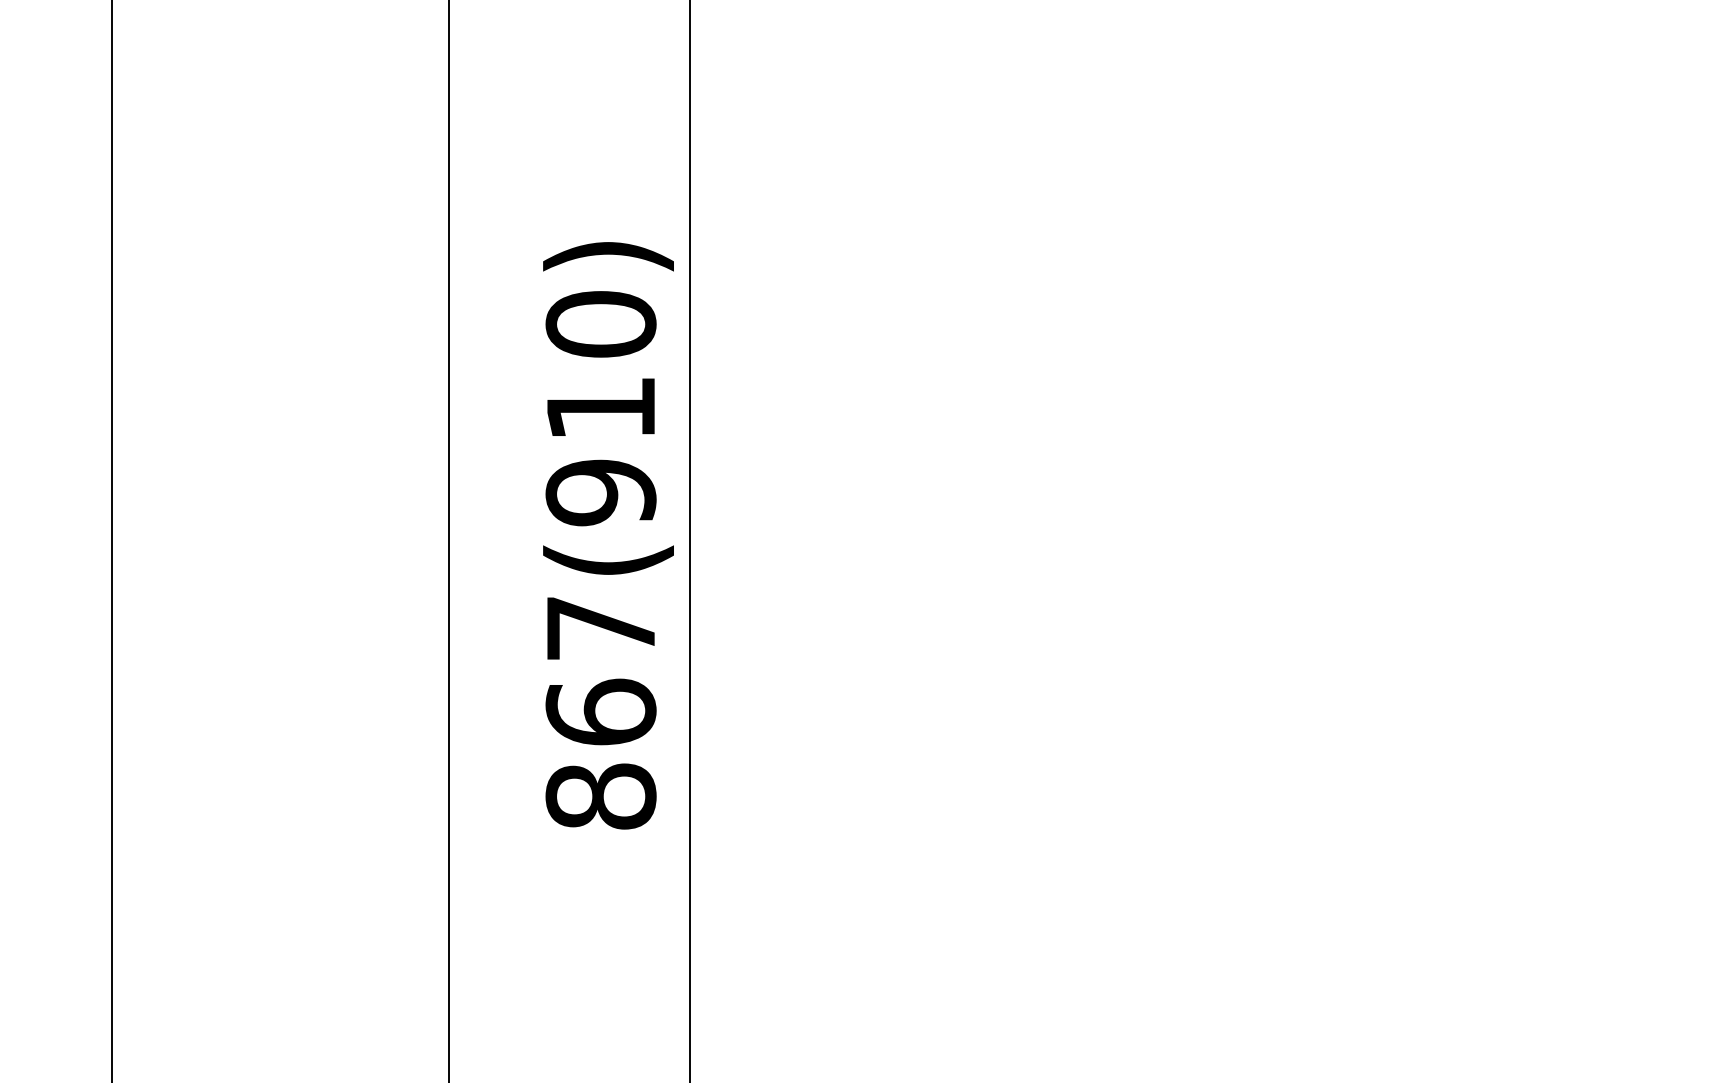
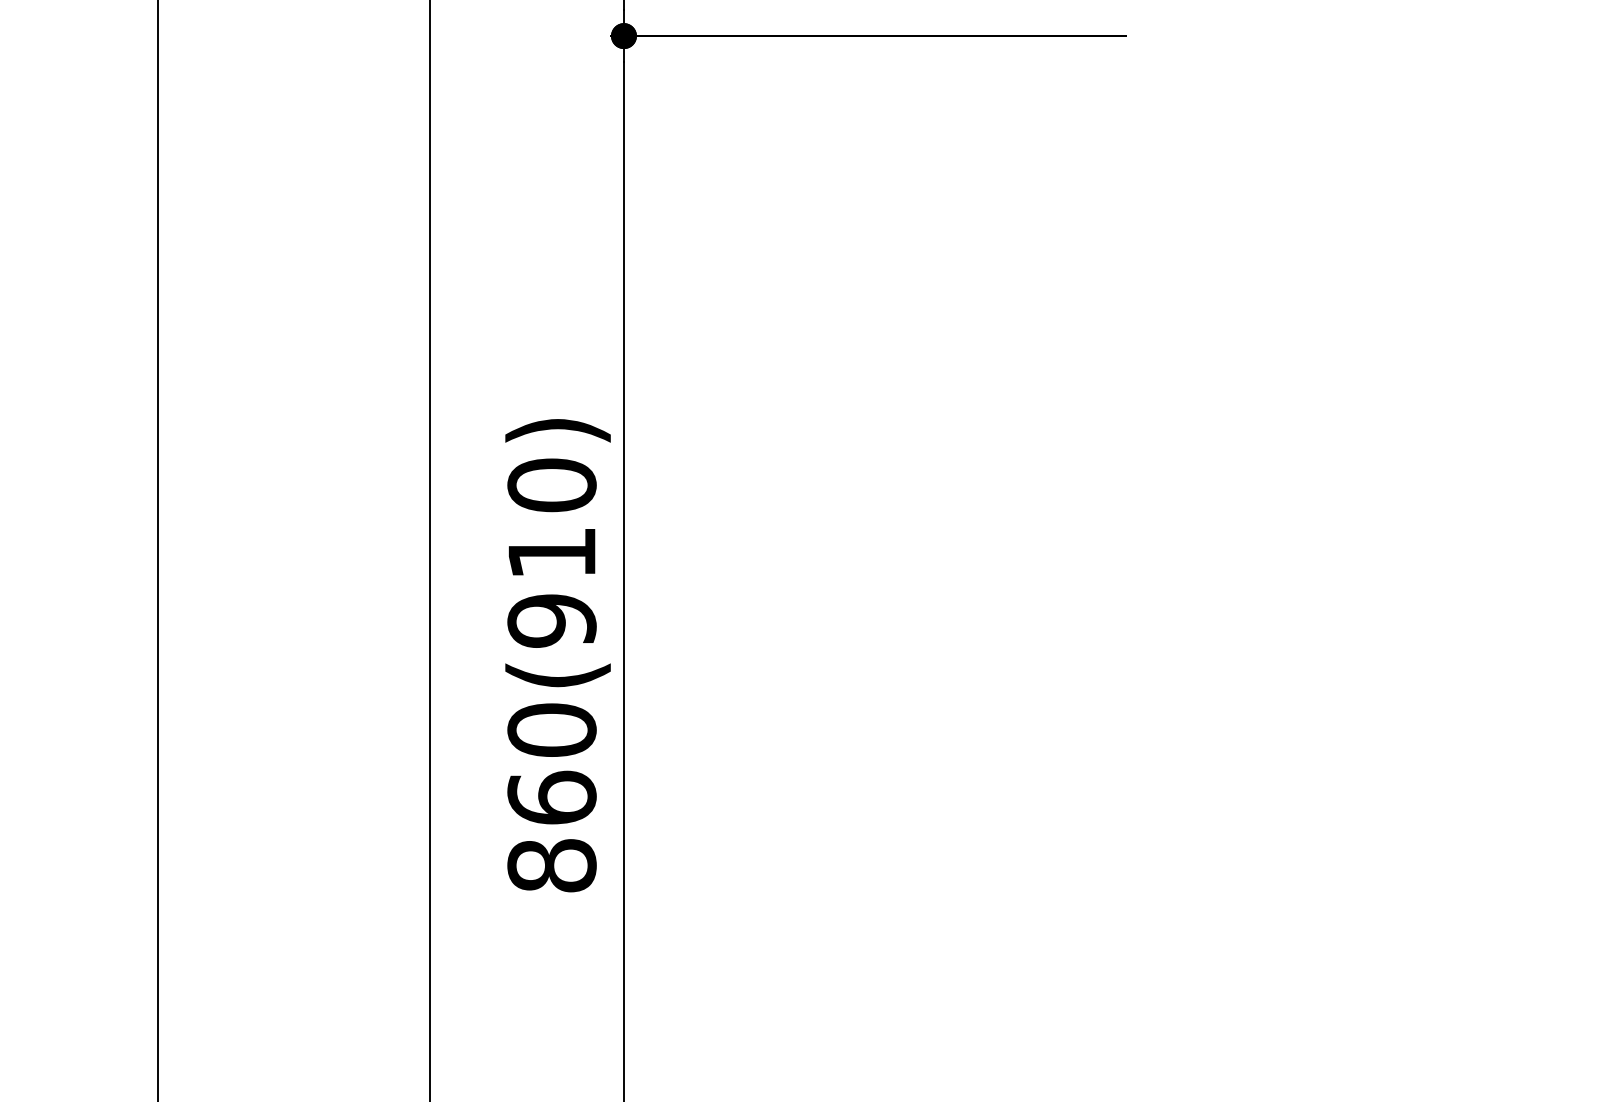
text: (600, 627) -> (551, 729), 867(910) -> 860(910)

